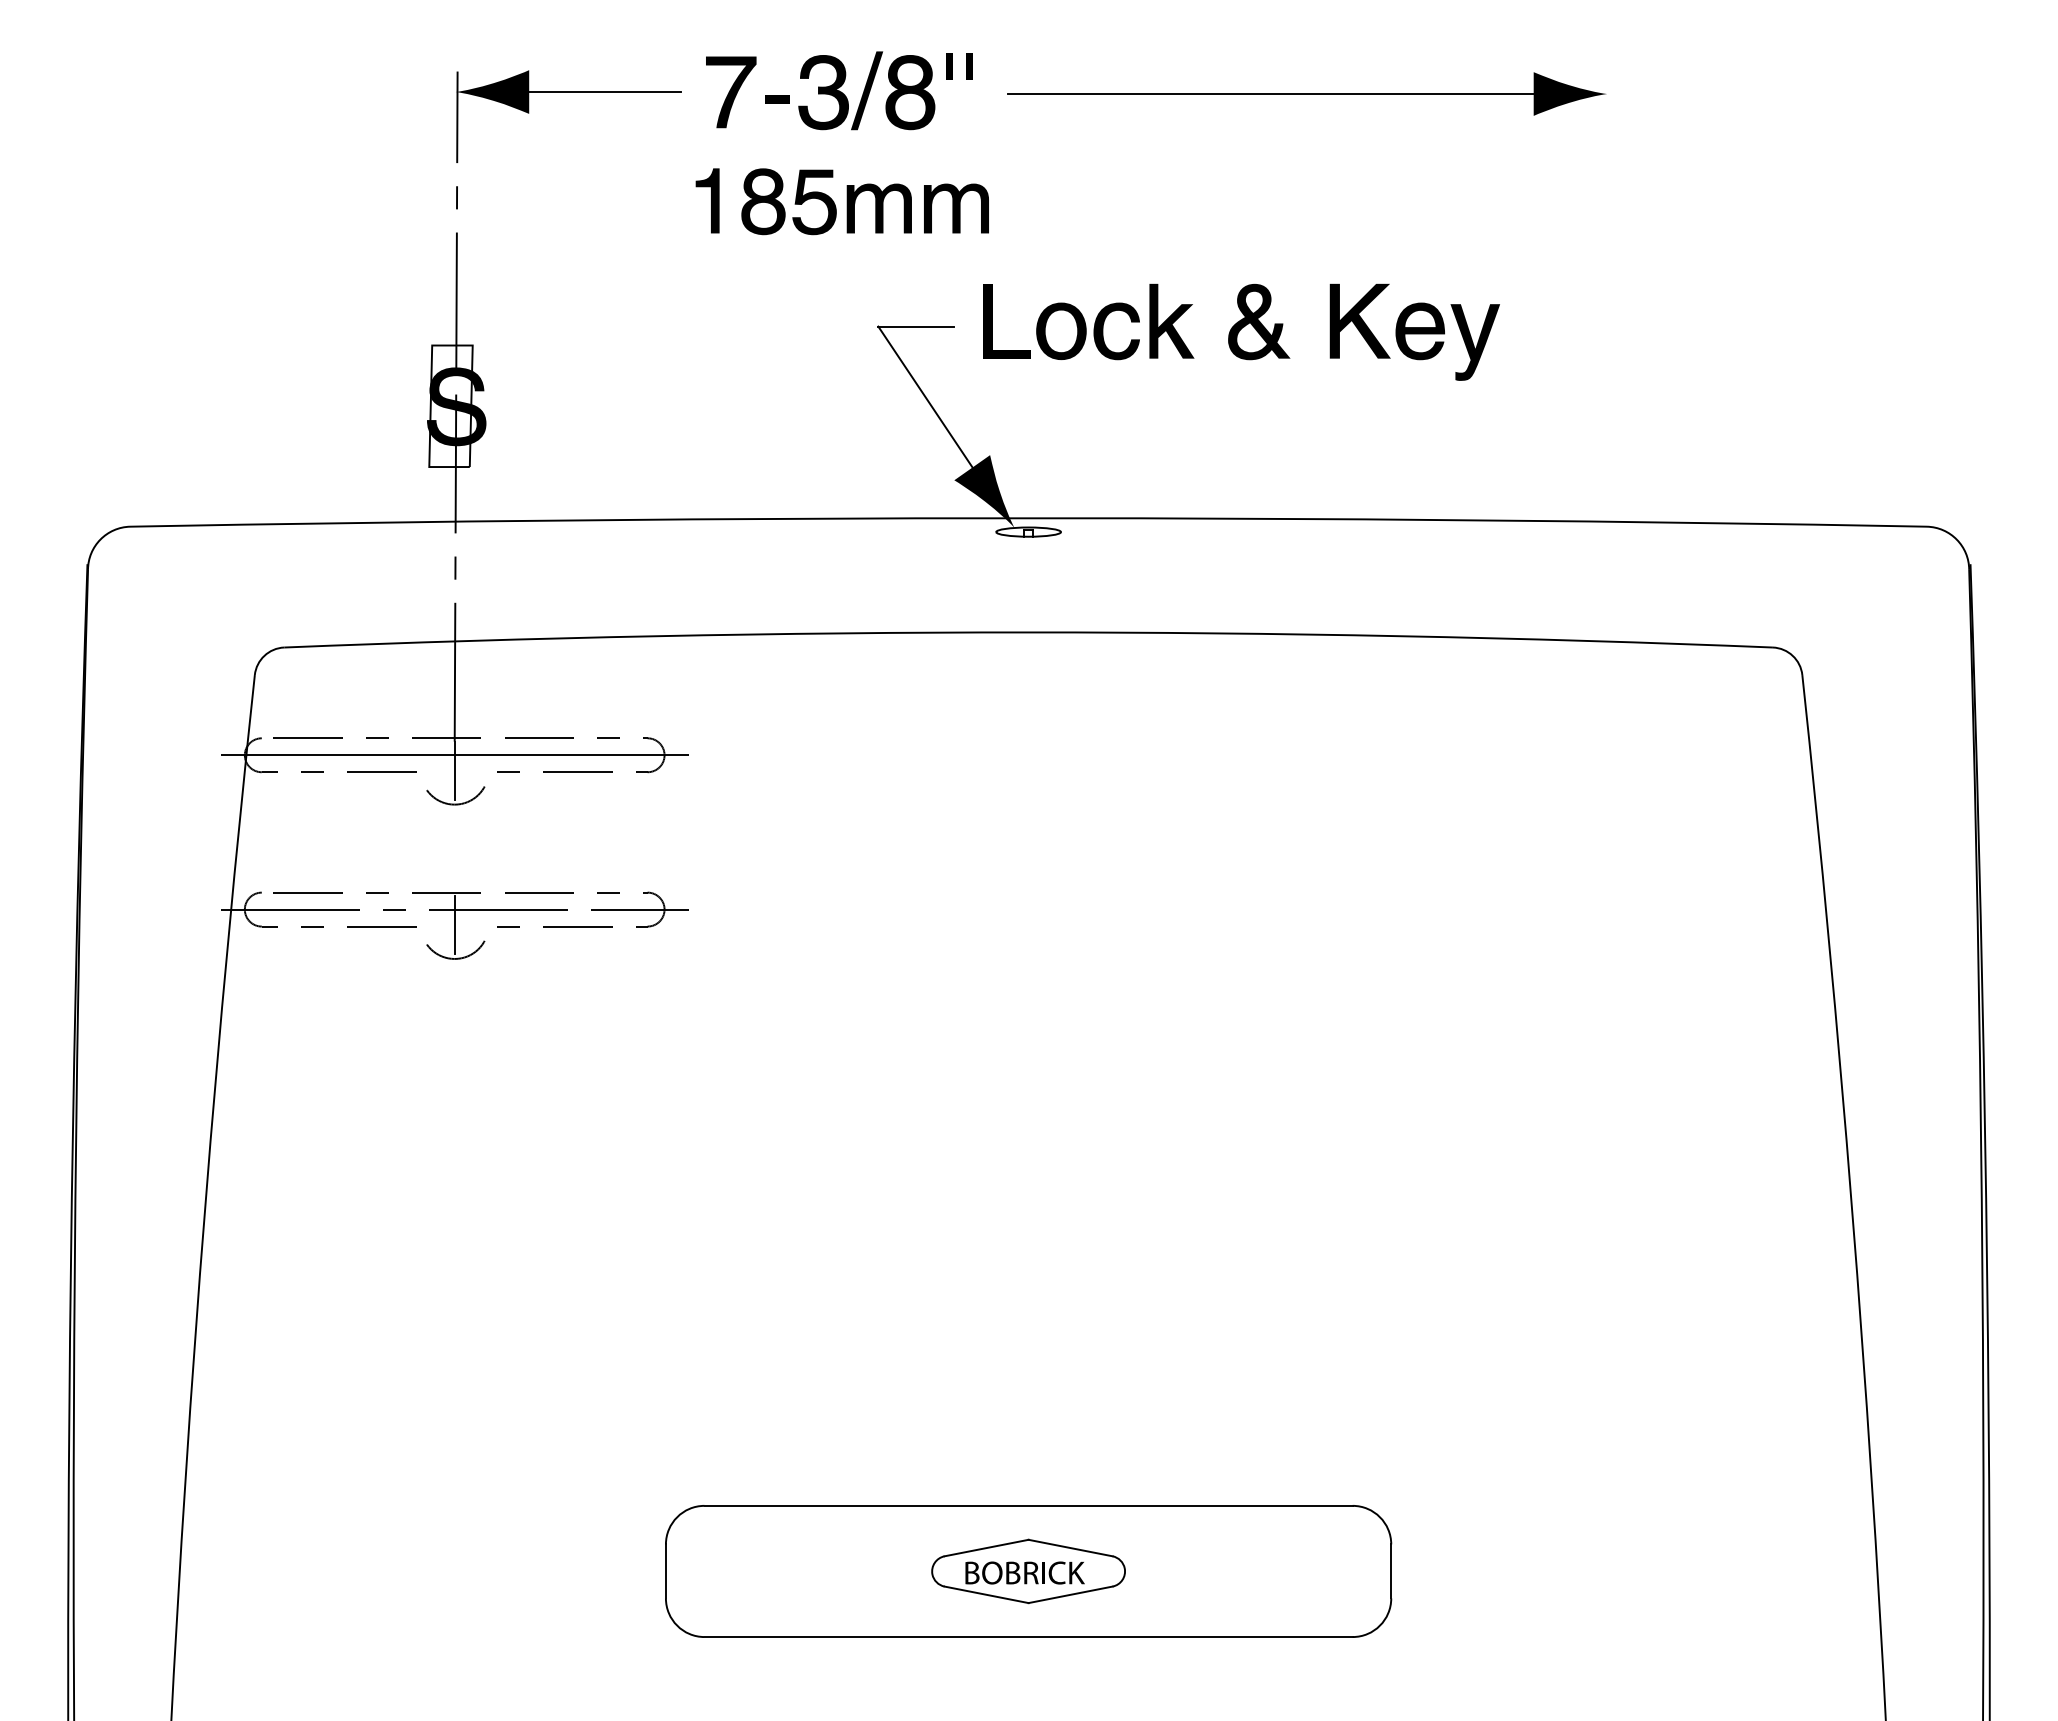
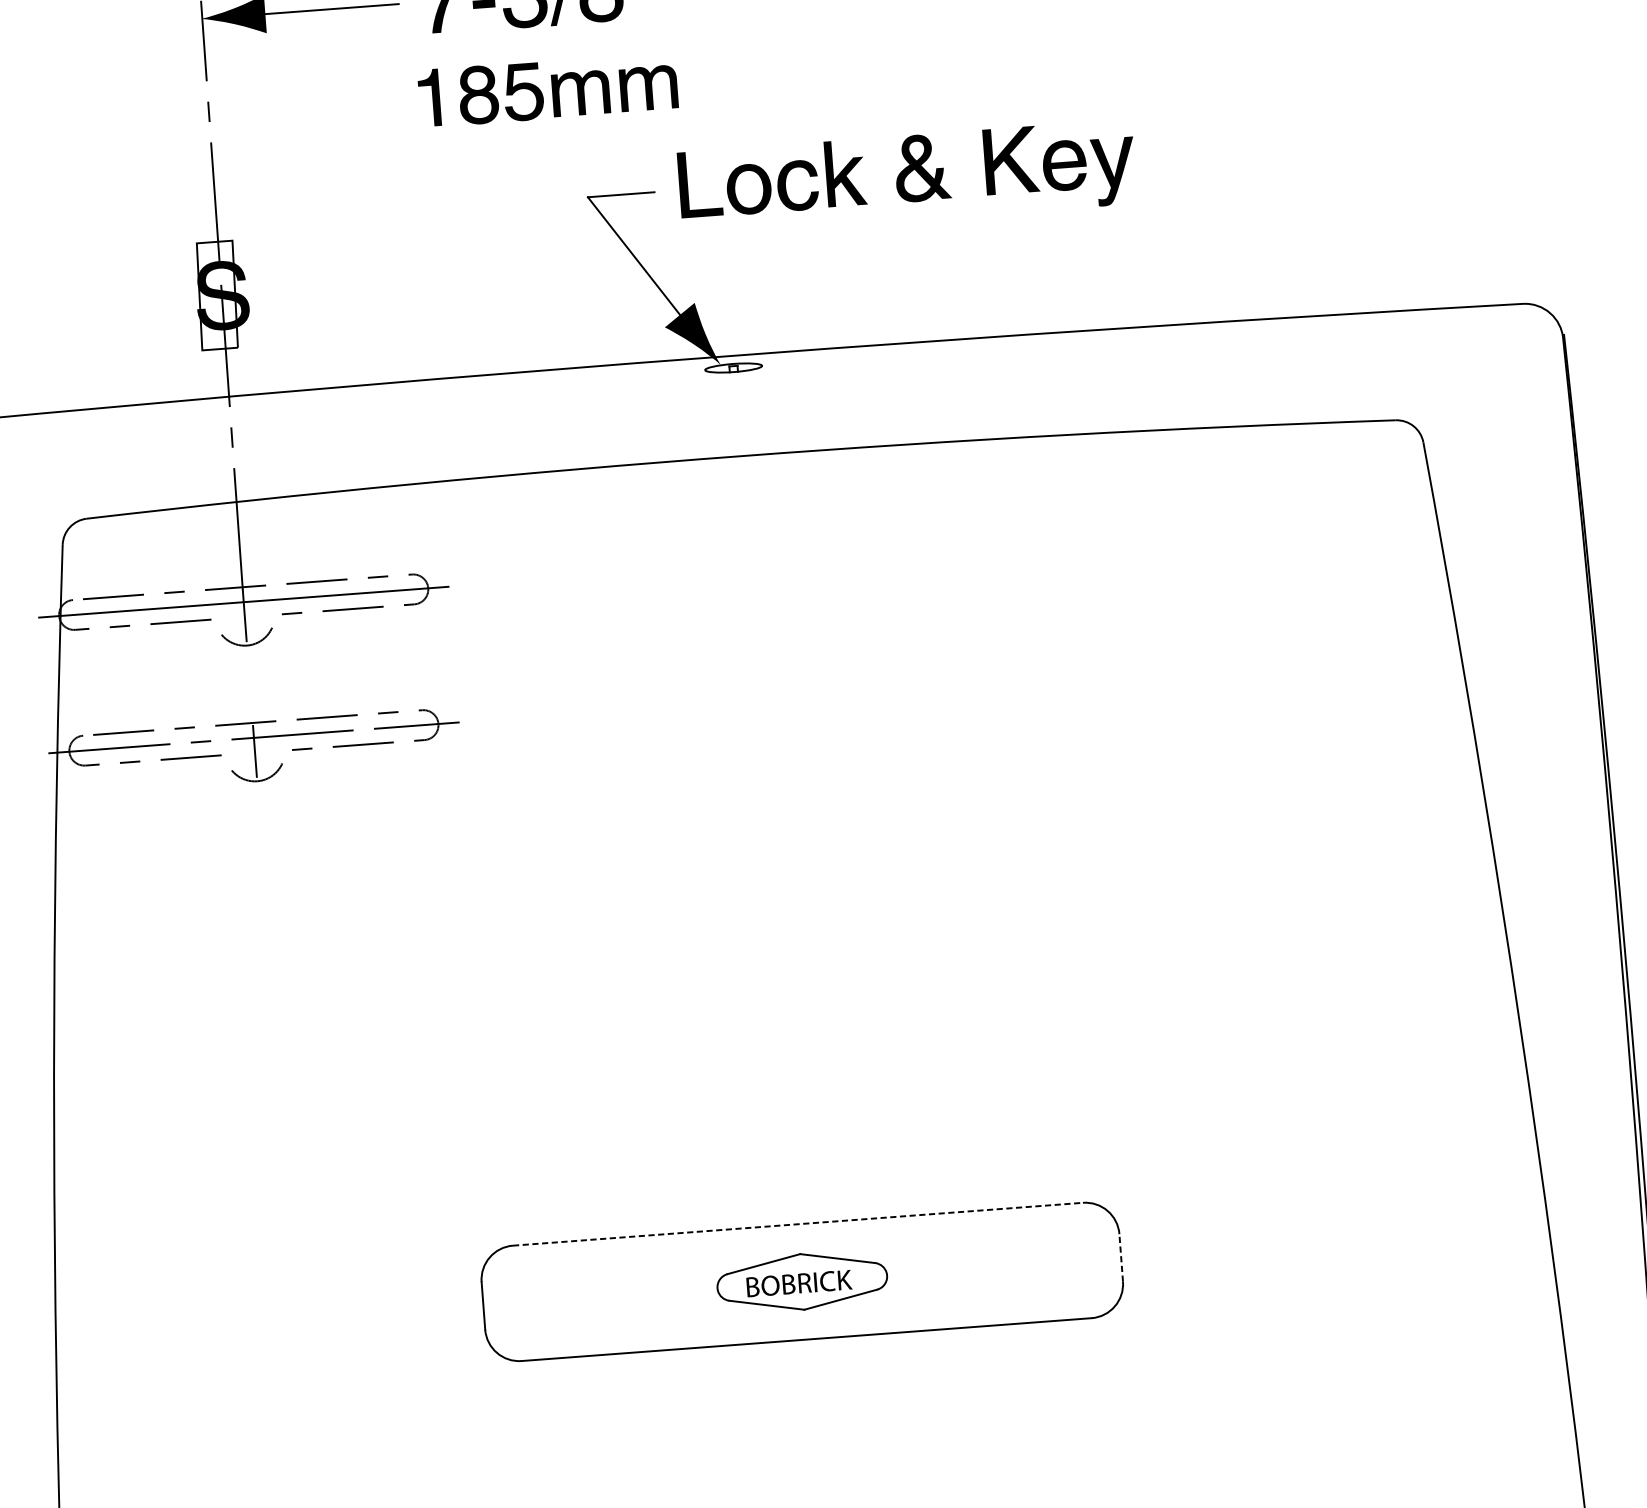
line: (1029, 1505) -> (798, 1223), solid -> dashed
line: (1391, 1571) -> (1121, 1257), solid -> dashed

